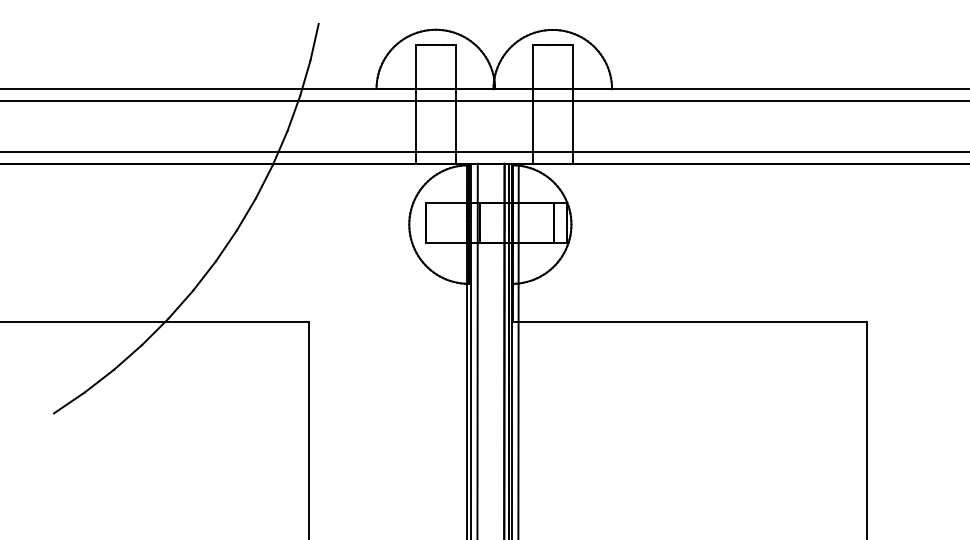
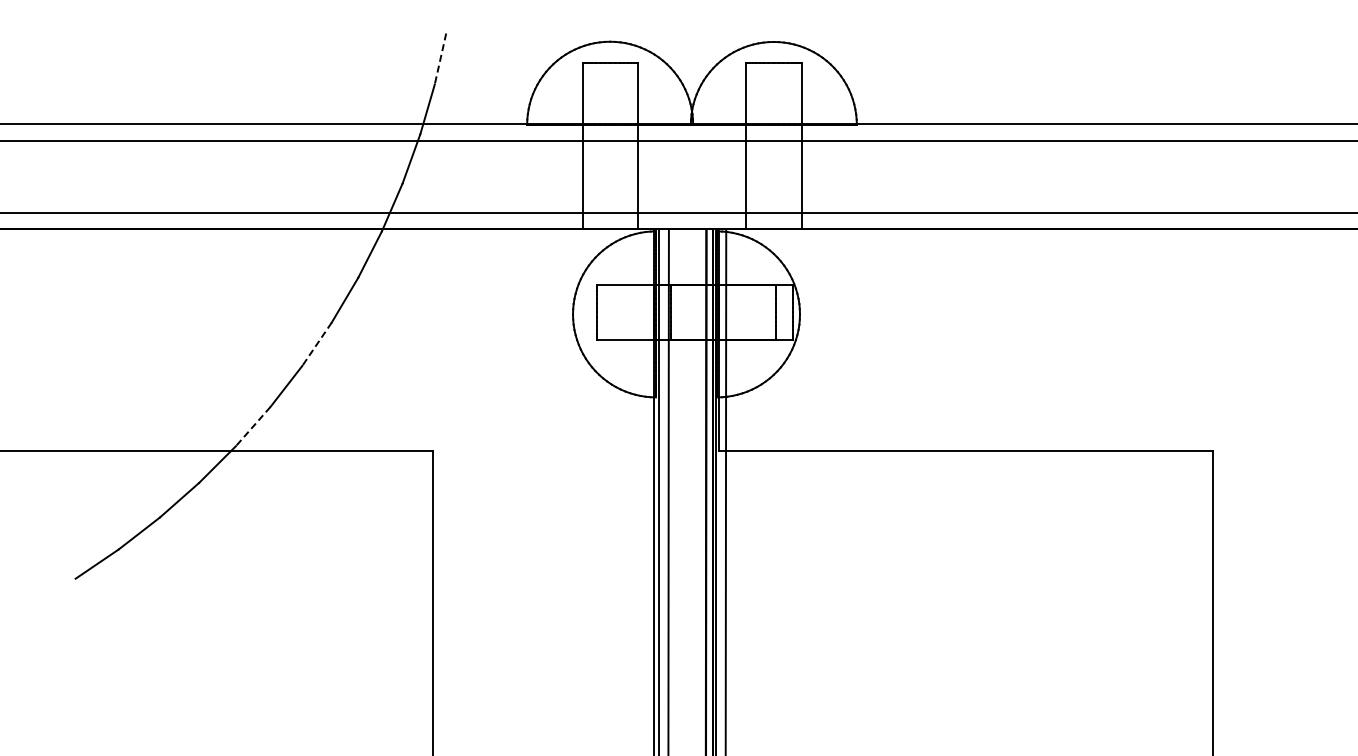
line: (314, 42) -> (440, 59), solid -> dashed
line: (226, 246) -> (316, 344), solid -> dashed
line: (180, 304) -> (252, 426), solid -> dashed

